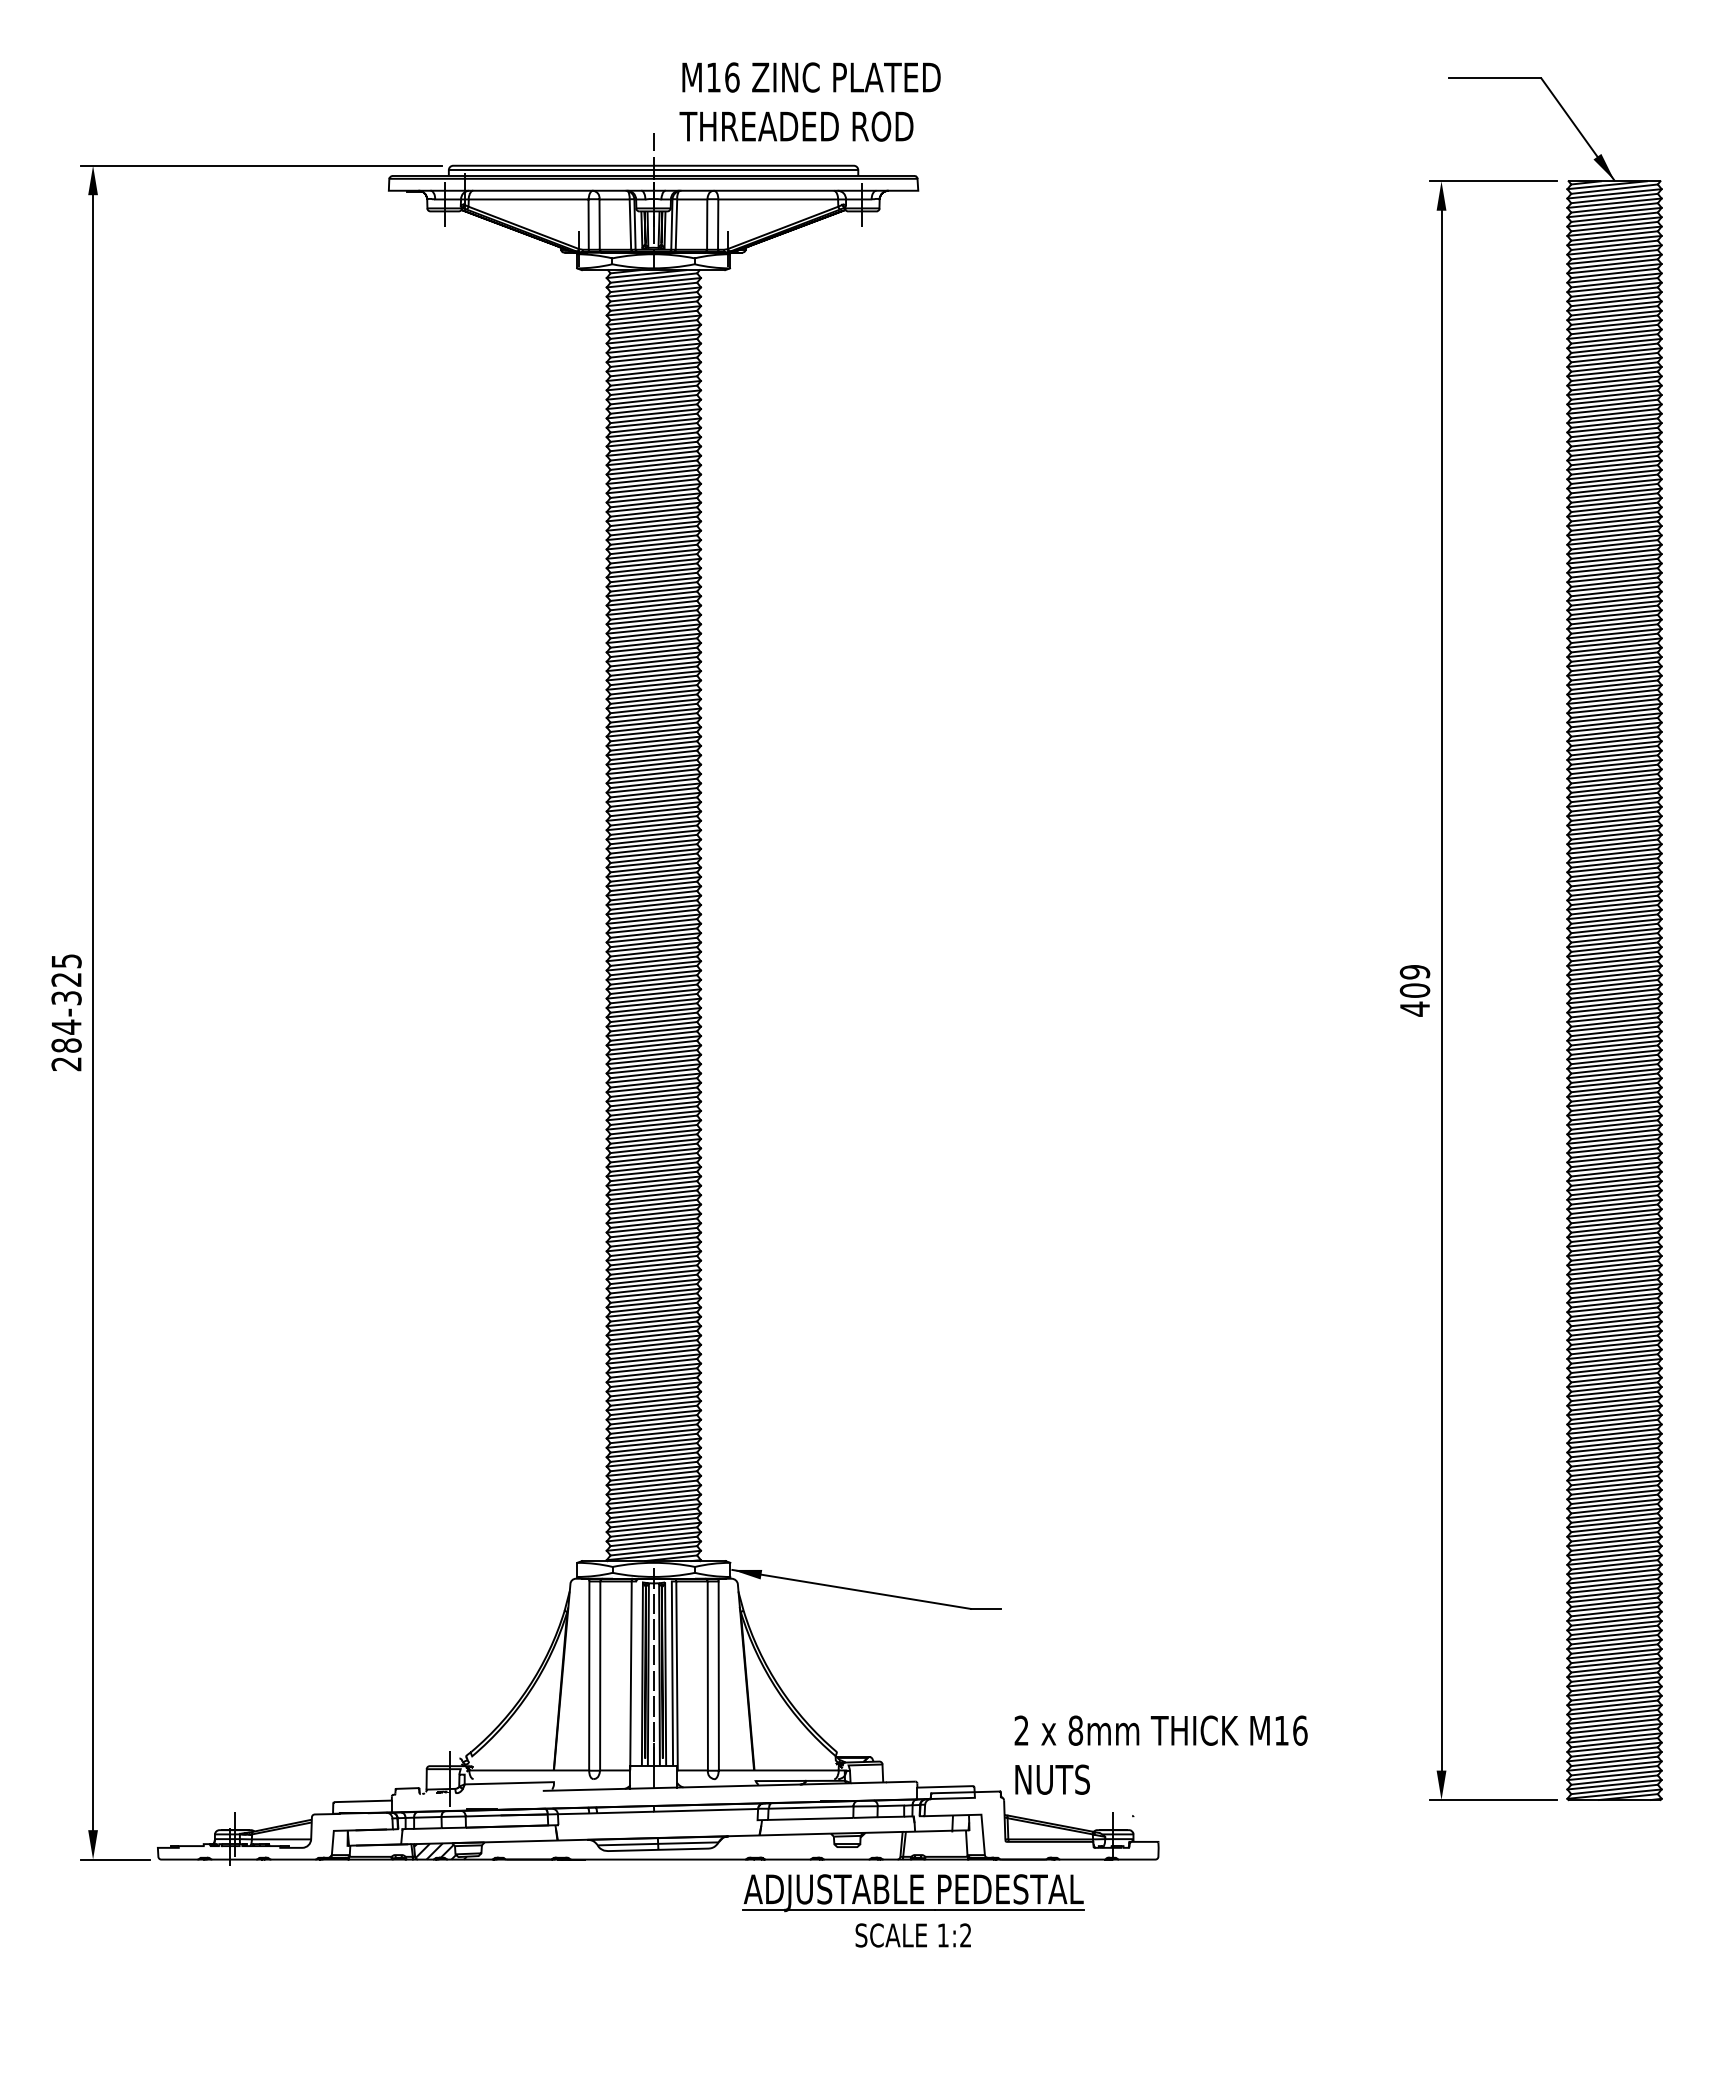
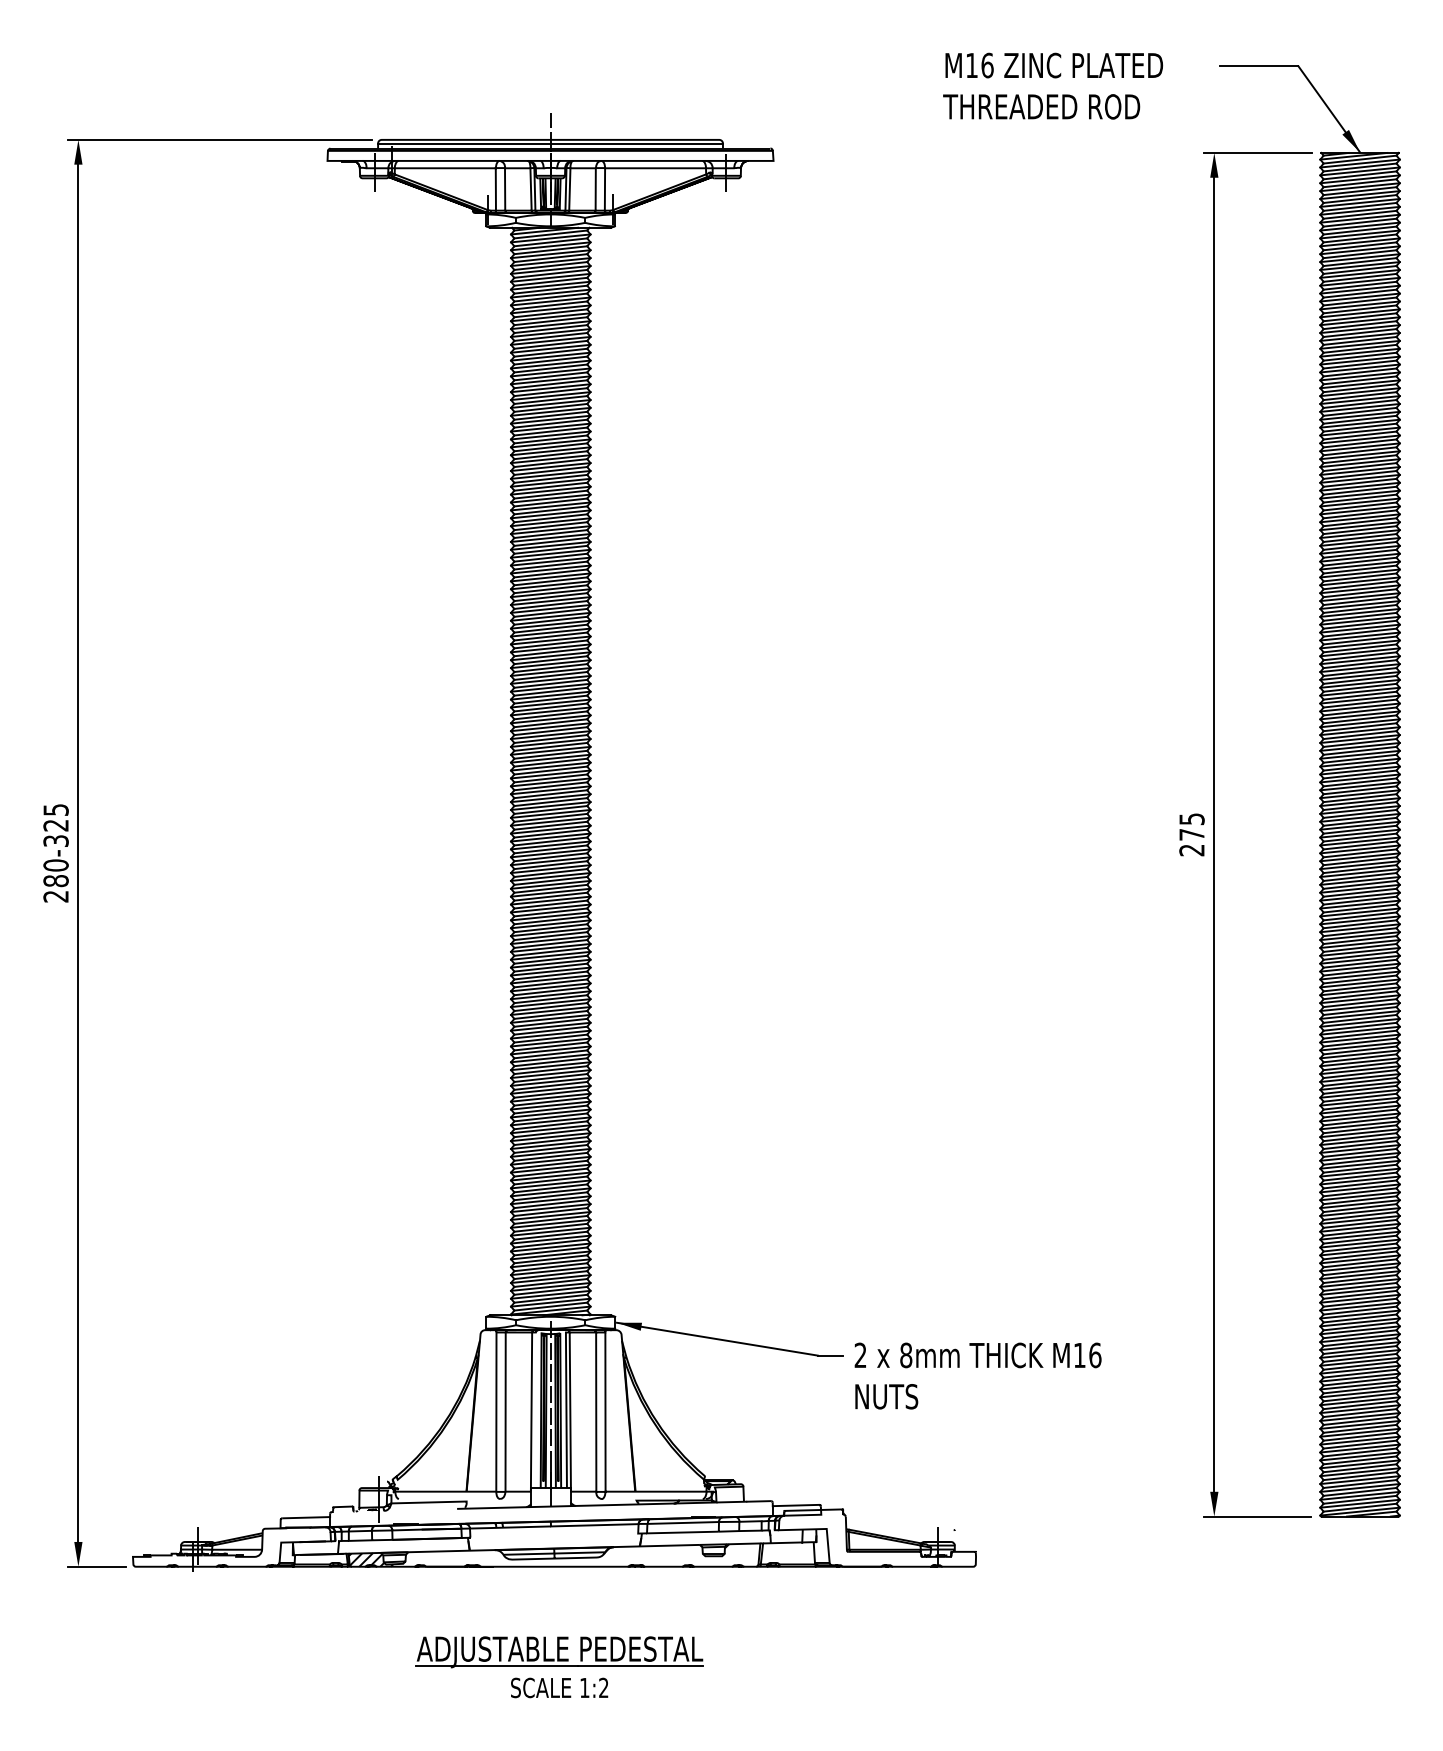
text: (809, 101) -> (1052, 85), moved
text: (1414, 990) -> (1191, 834), 409 -> 275
text: (66, 1026) -> (56, 864), 284-325 -> 280-325
text: (1160, 1754) -> (977, 1375), moved
part: (913, 1910) -> (559, 1666), moved

